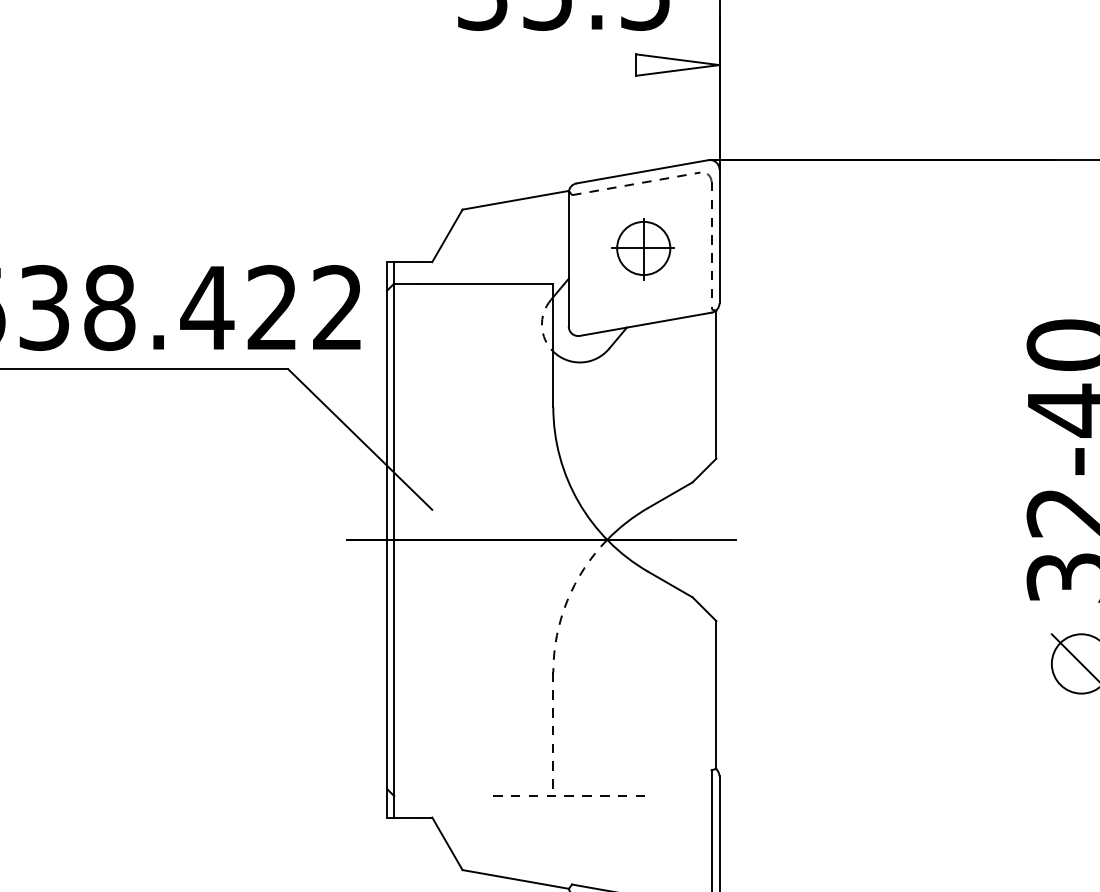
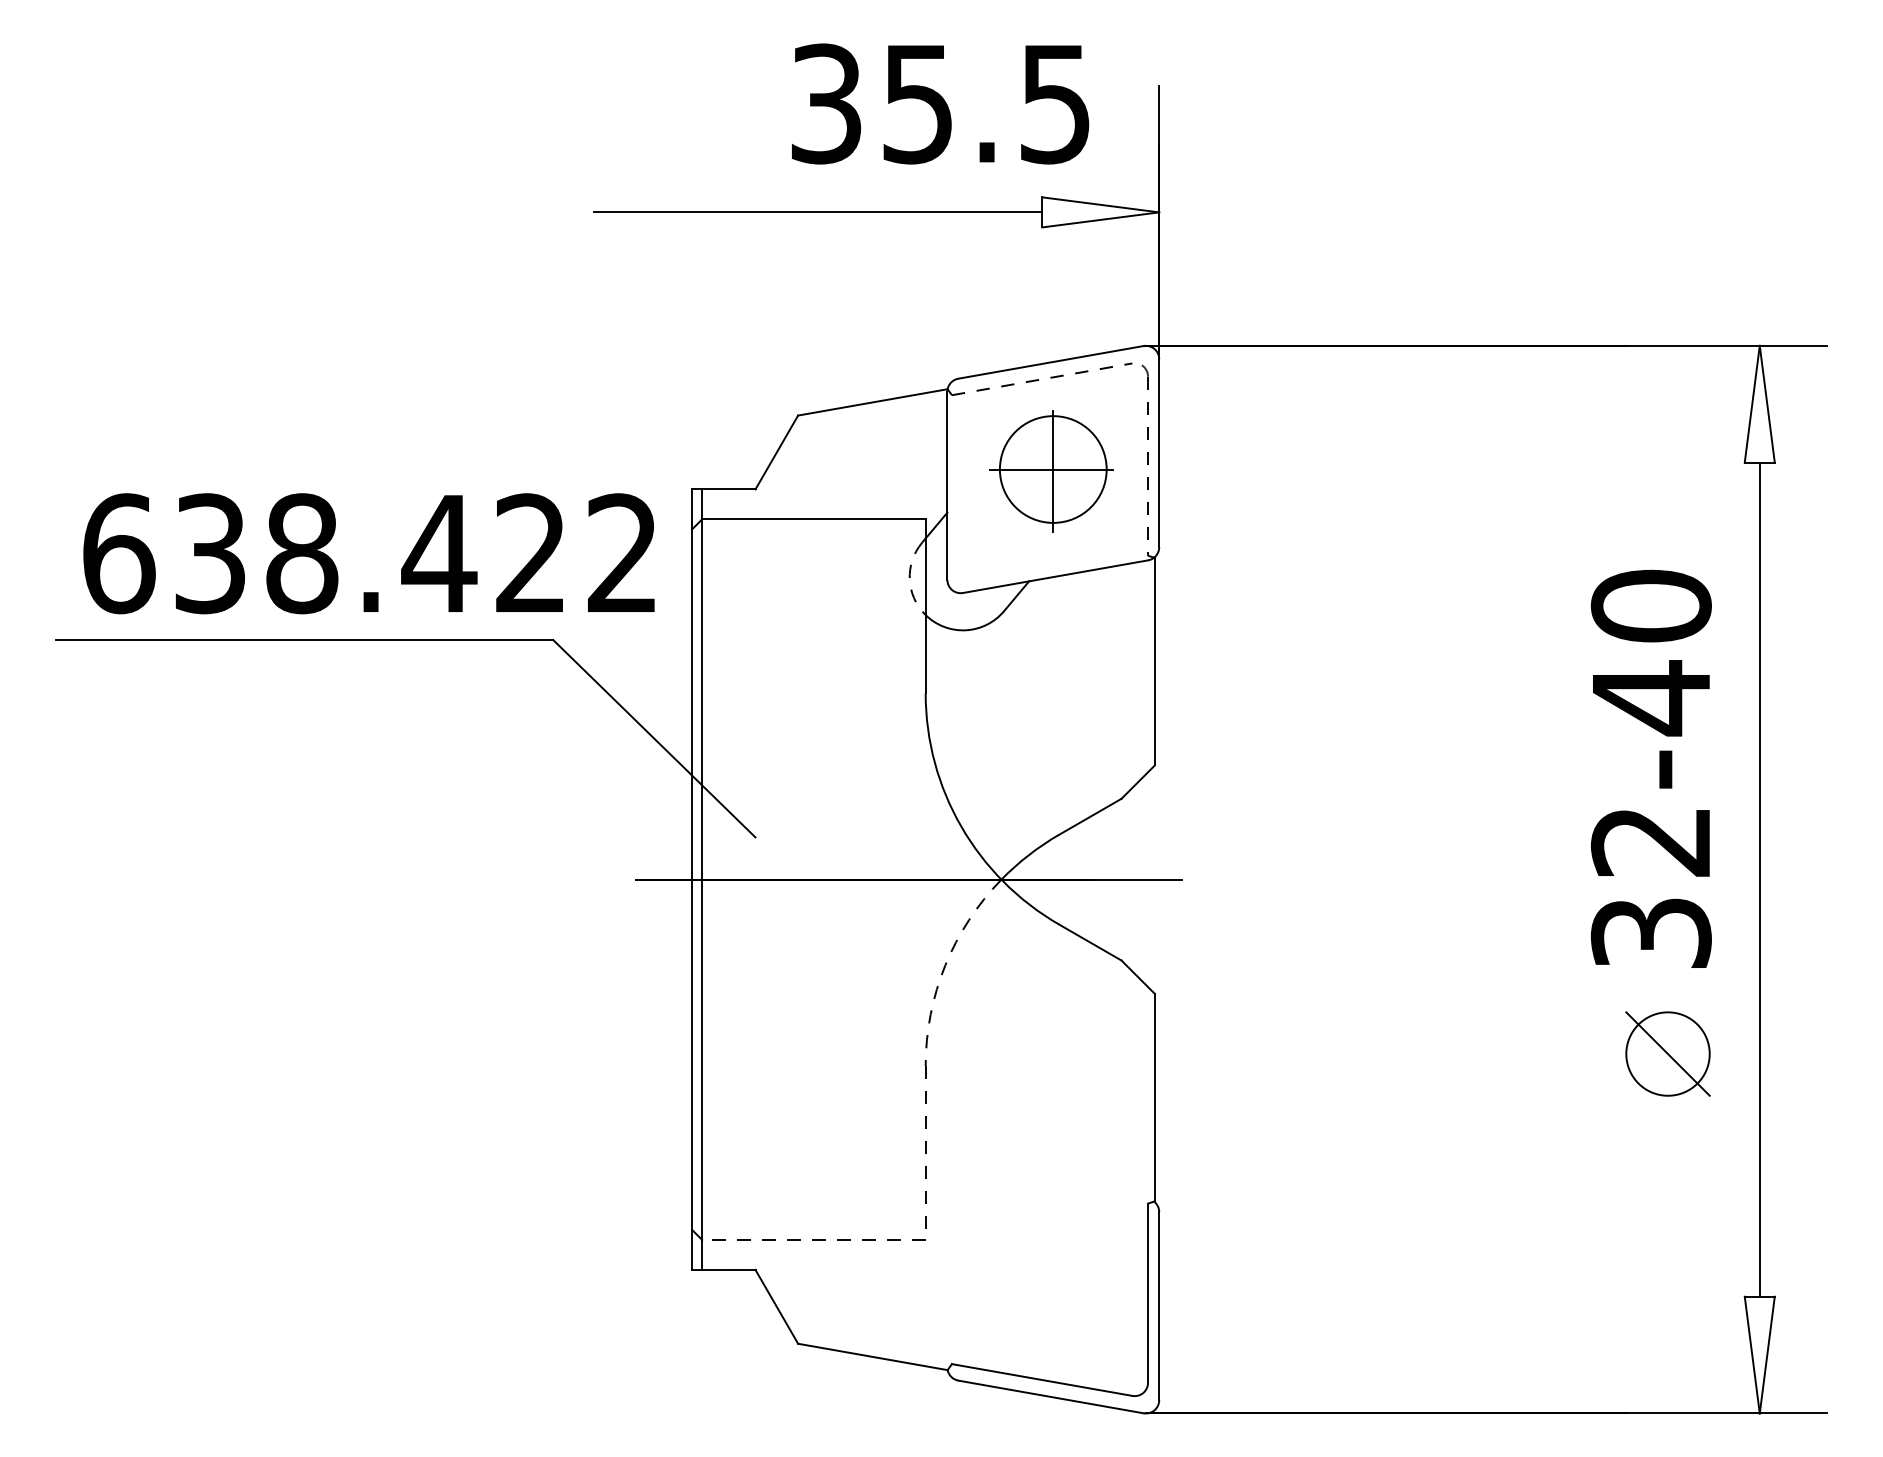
line: (477, 65) -> (818, 212), added
part: (642, 249) -> (1051, 471), size x1.43
line: (568, 795) -> (818, 1239), moved

